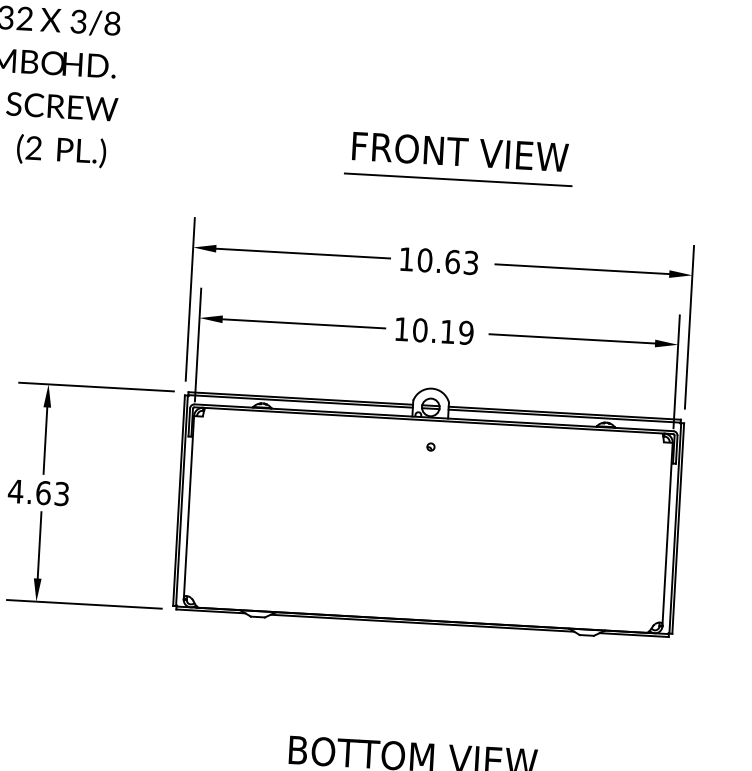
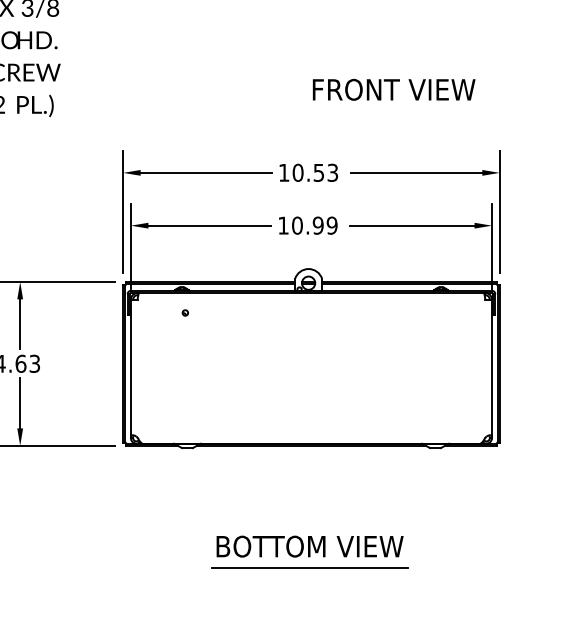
text: (459, 151) -> (393, 89), moved
line: (458, 179) -> (319, 110), removed
text: (452, 261) -> (318, 172), 10.63 -> 10.53
text: (446, 331) -> (317, 225), 10.19 -> 10.99
part: (429, 446) -> (184, 312), moved

